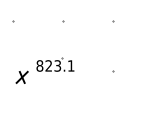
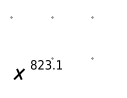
part: (44, 70) -> (37, 68), moved

